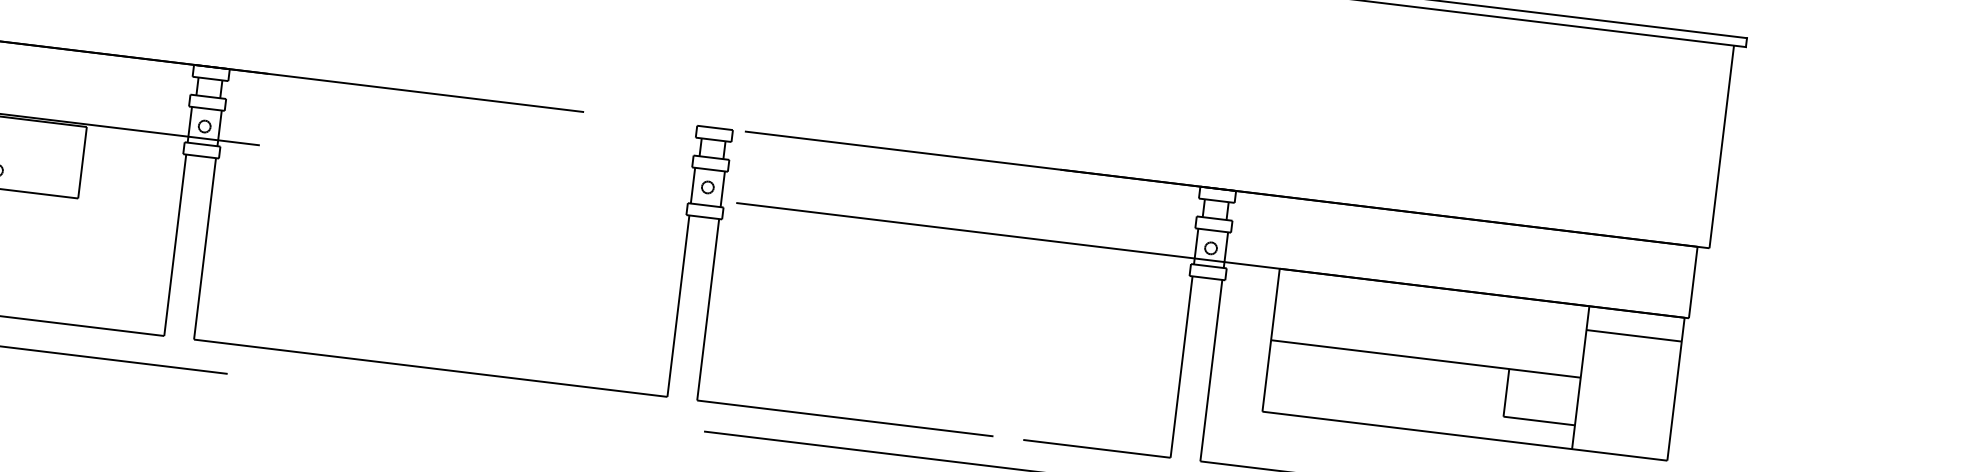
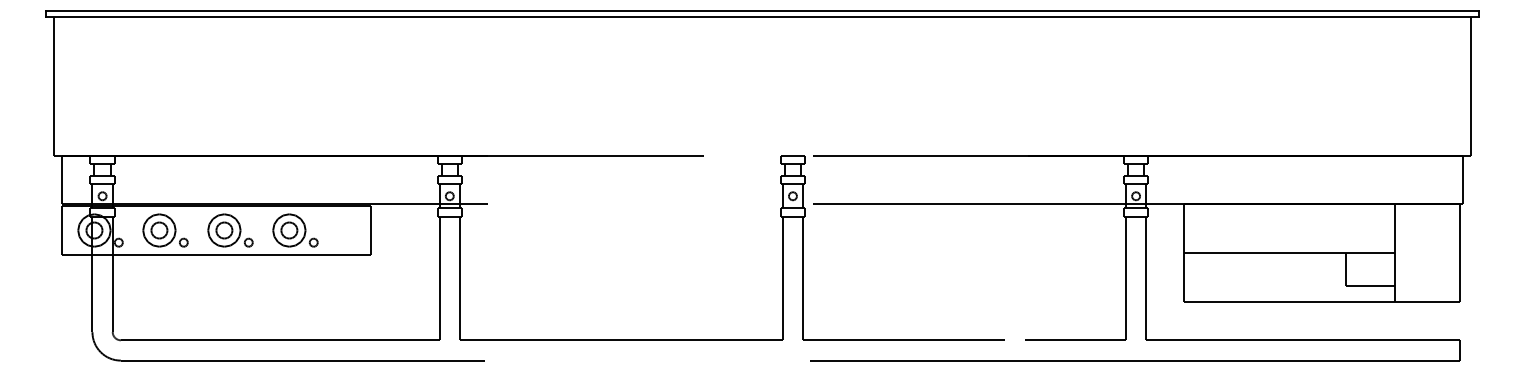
line: (1634, 335) -> (1427, 220), removed

